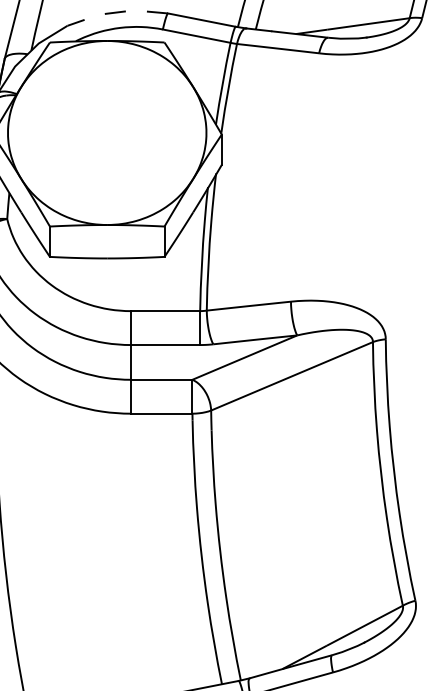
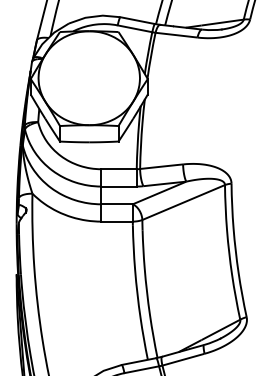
line: (117, 12) -> (94, 16), dashed -> solid

